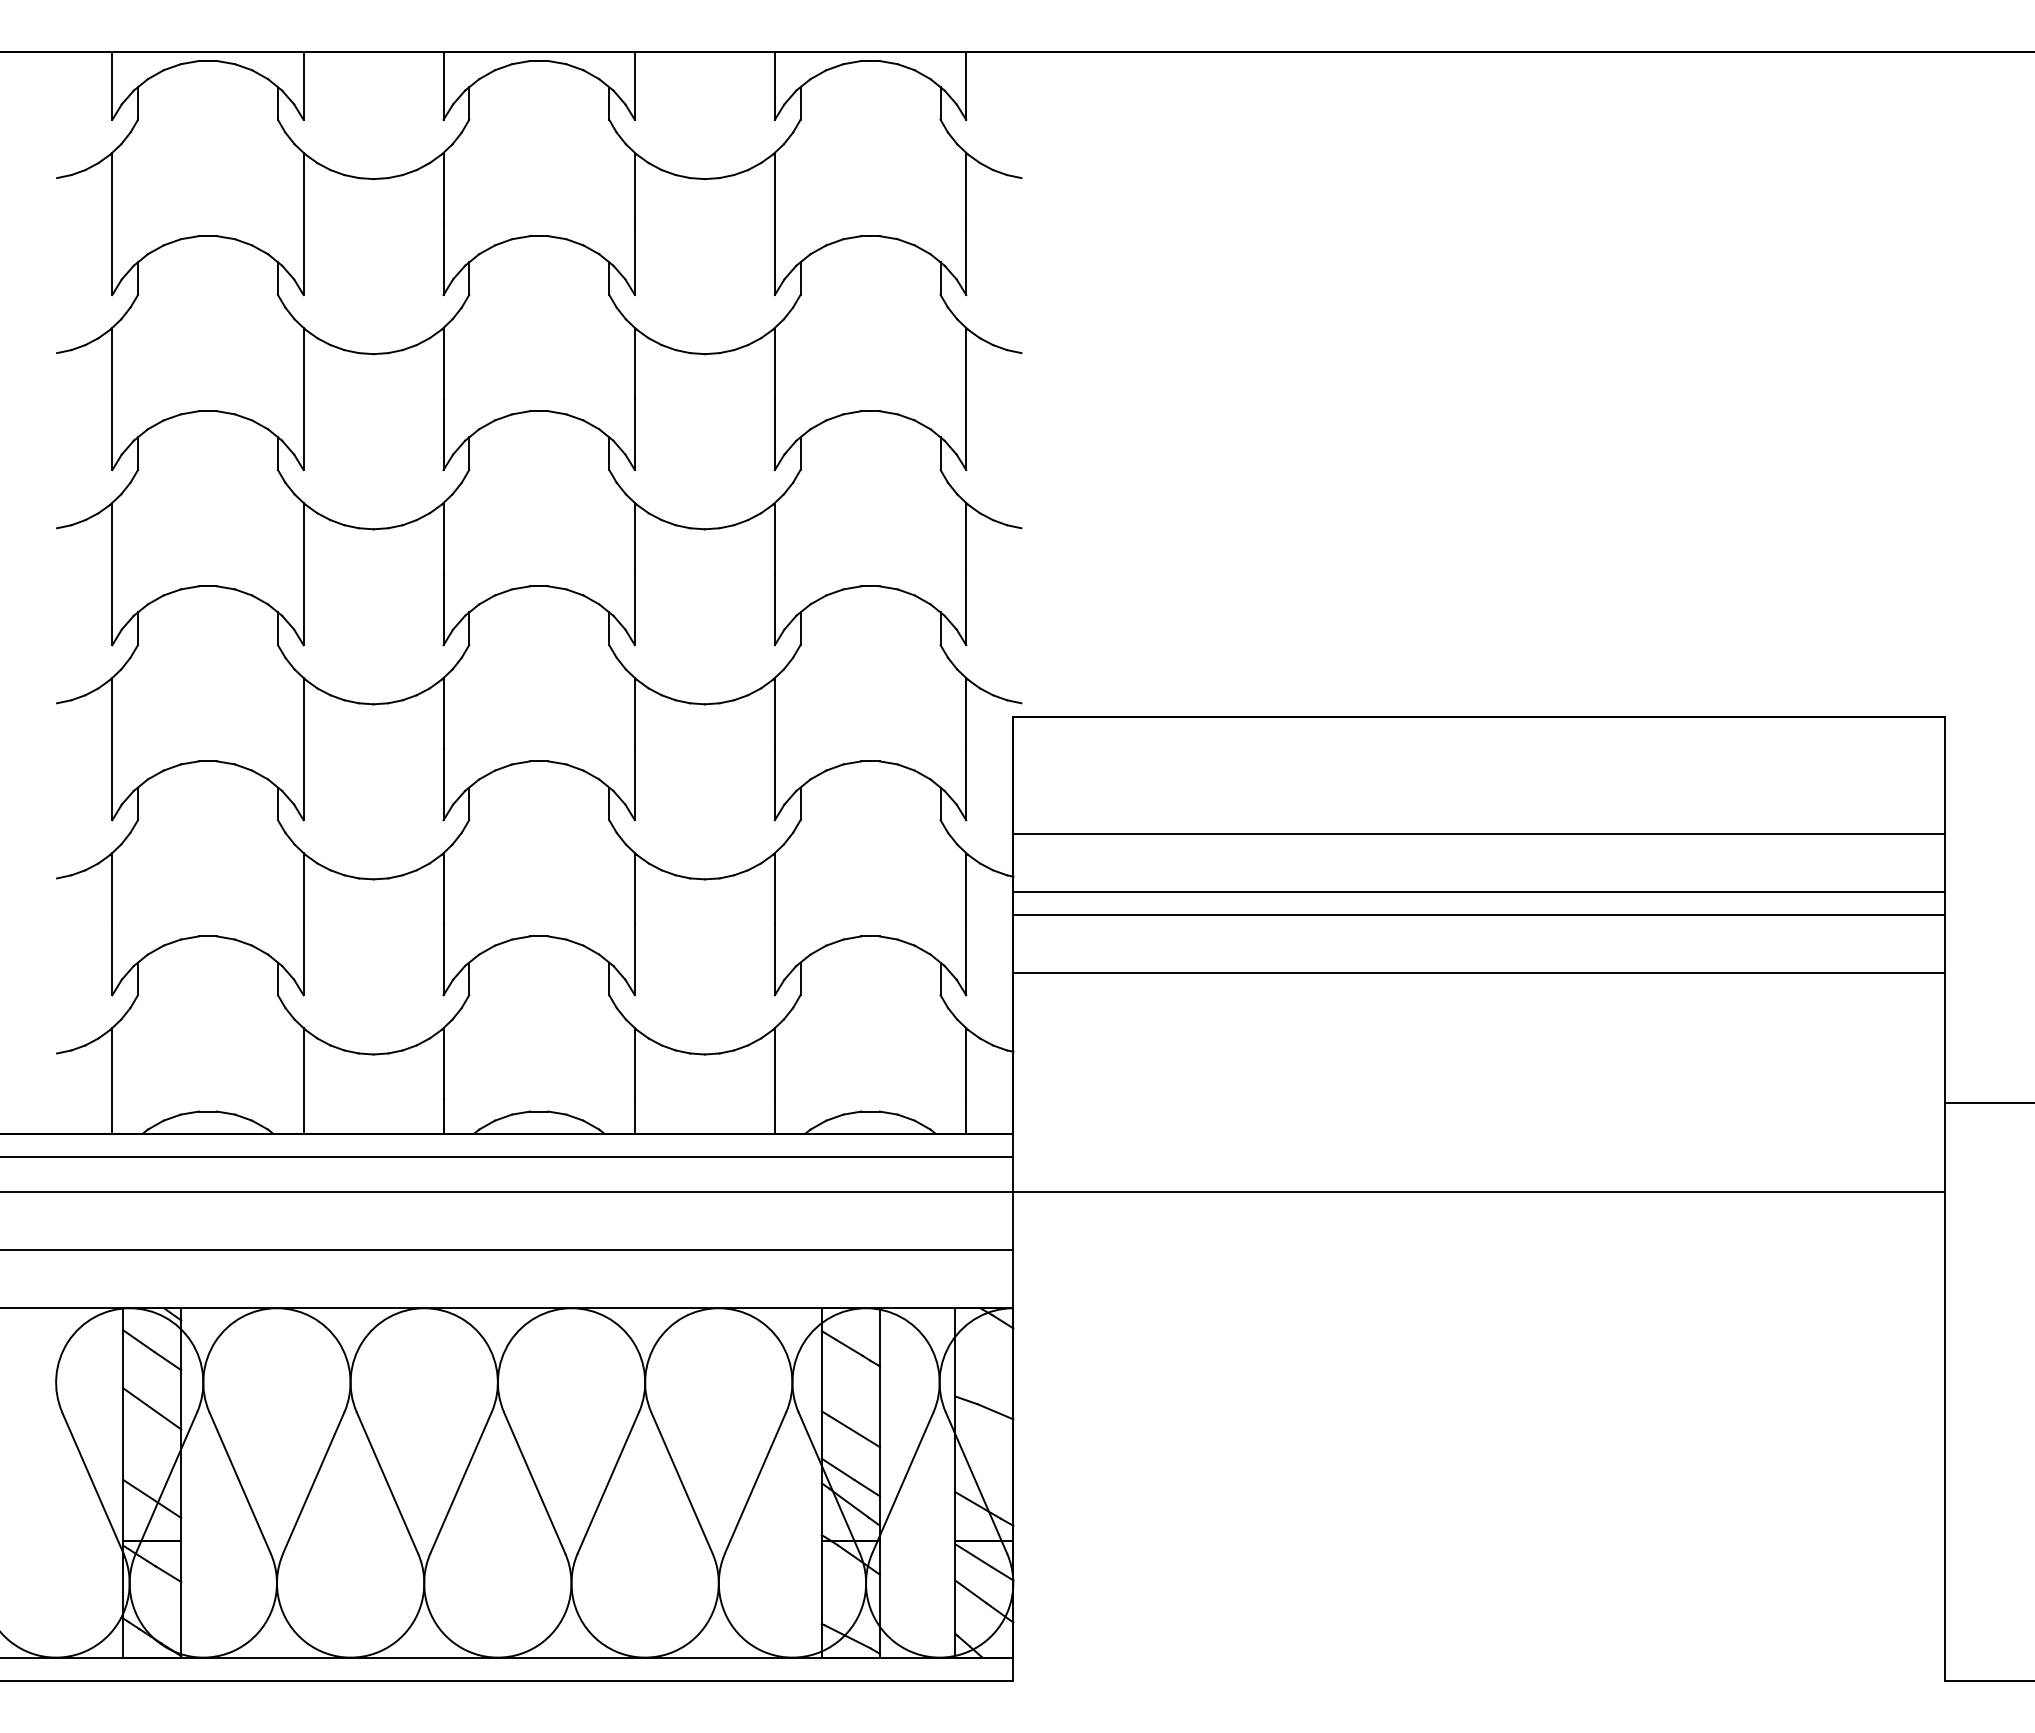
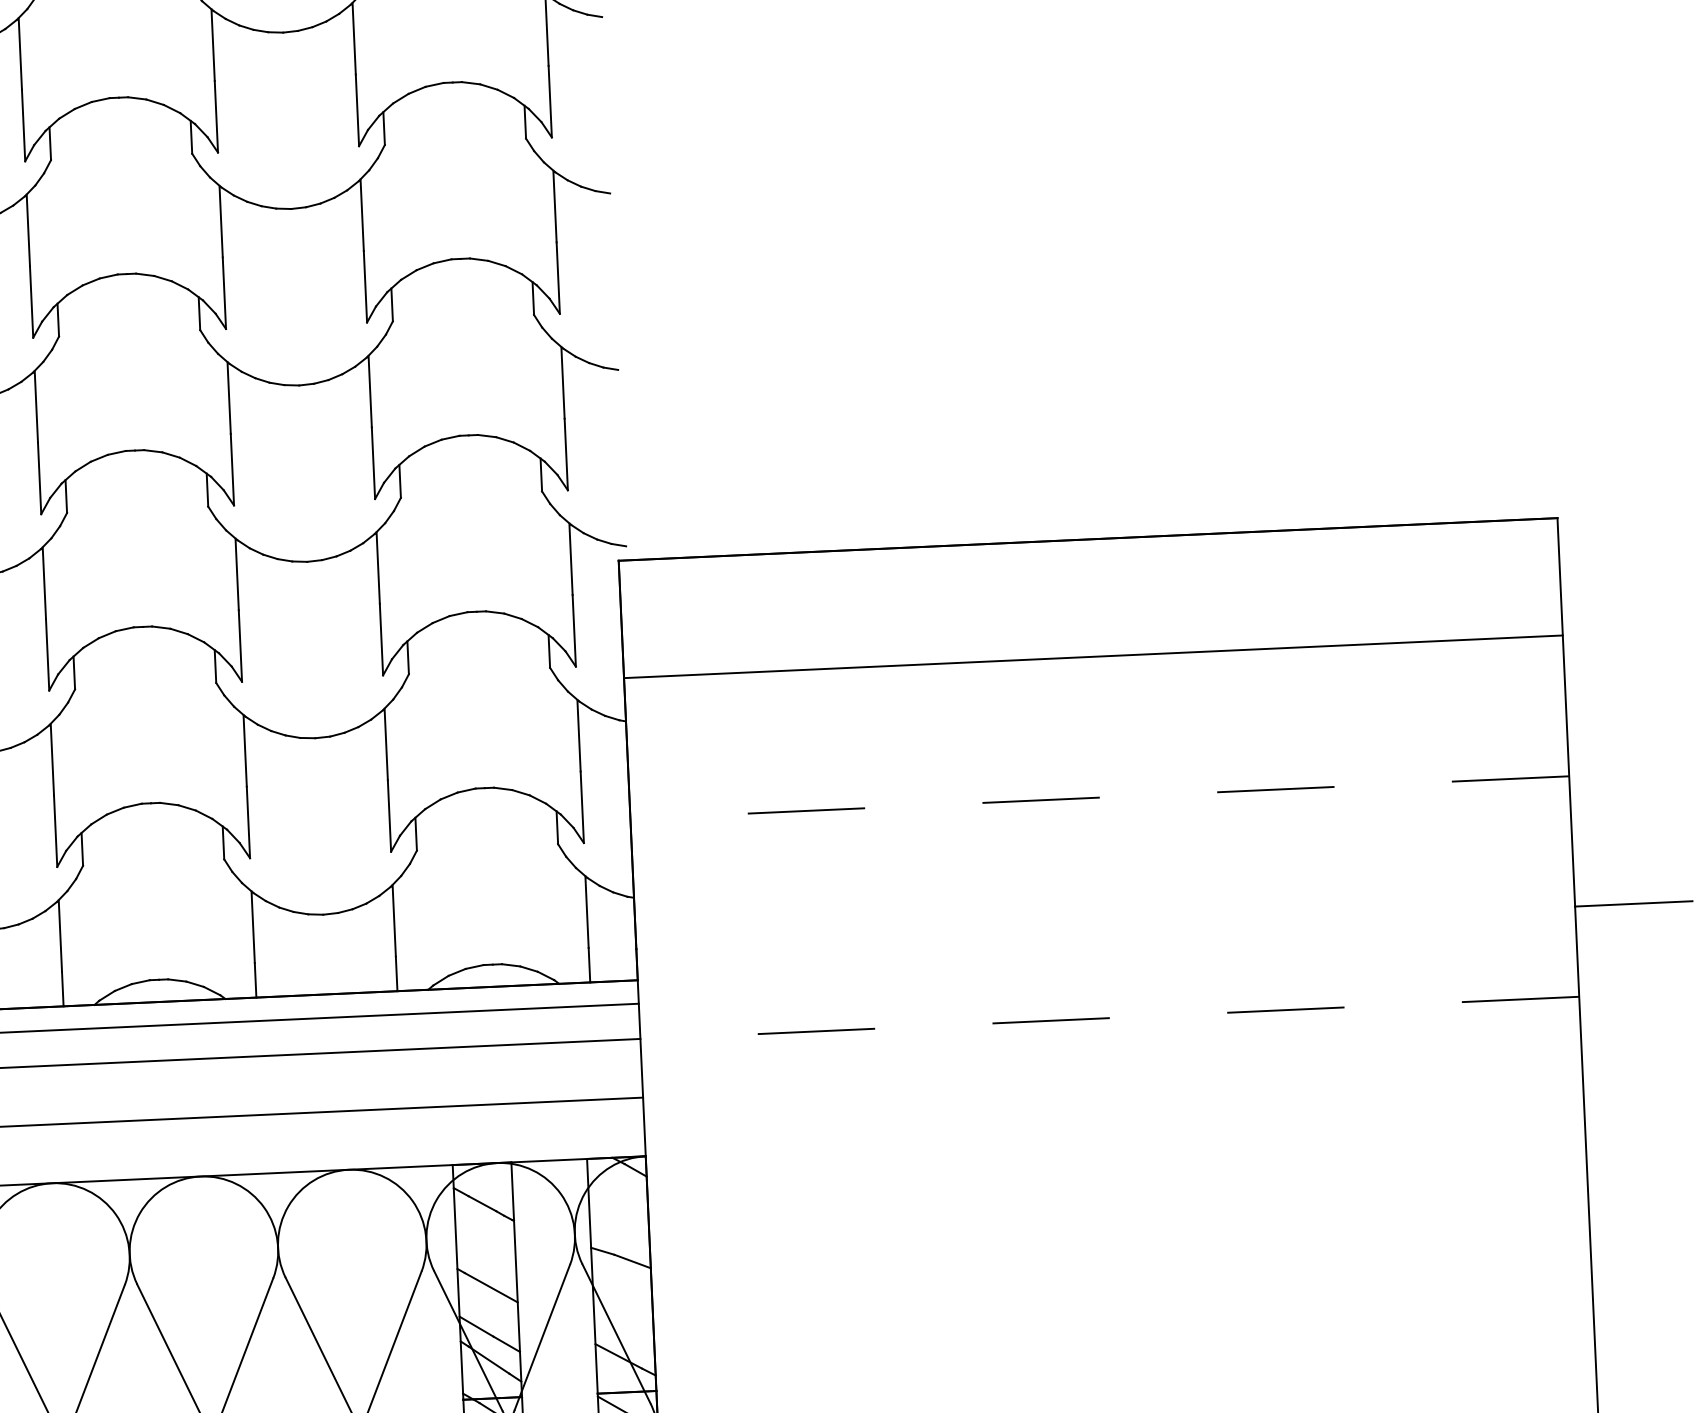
line: (1479, 891) -> (1096, 715), removed
line: (1479, 915) -> (1097, 739), removed
line: (1479, 973) -> (1100, 797), solid -> dashed
line: (1479, 1192) -> (1110, 1018), solid -> dashed

